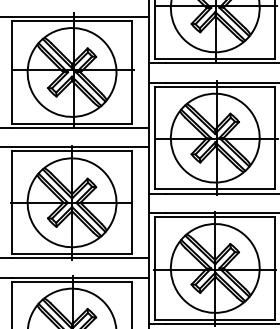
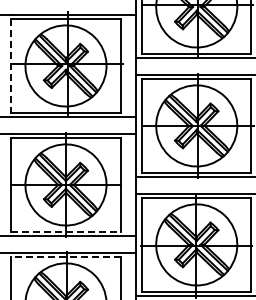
line: (12, 71) -> (11, 65), solid -> dashed
line: (71, 253) -> (65, 231), solid -> dashed
line: (71, 282) -> (65, 257), solid -> dashed

